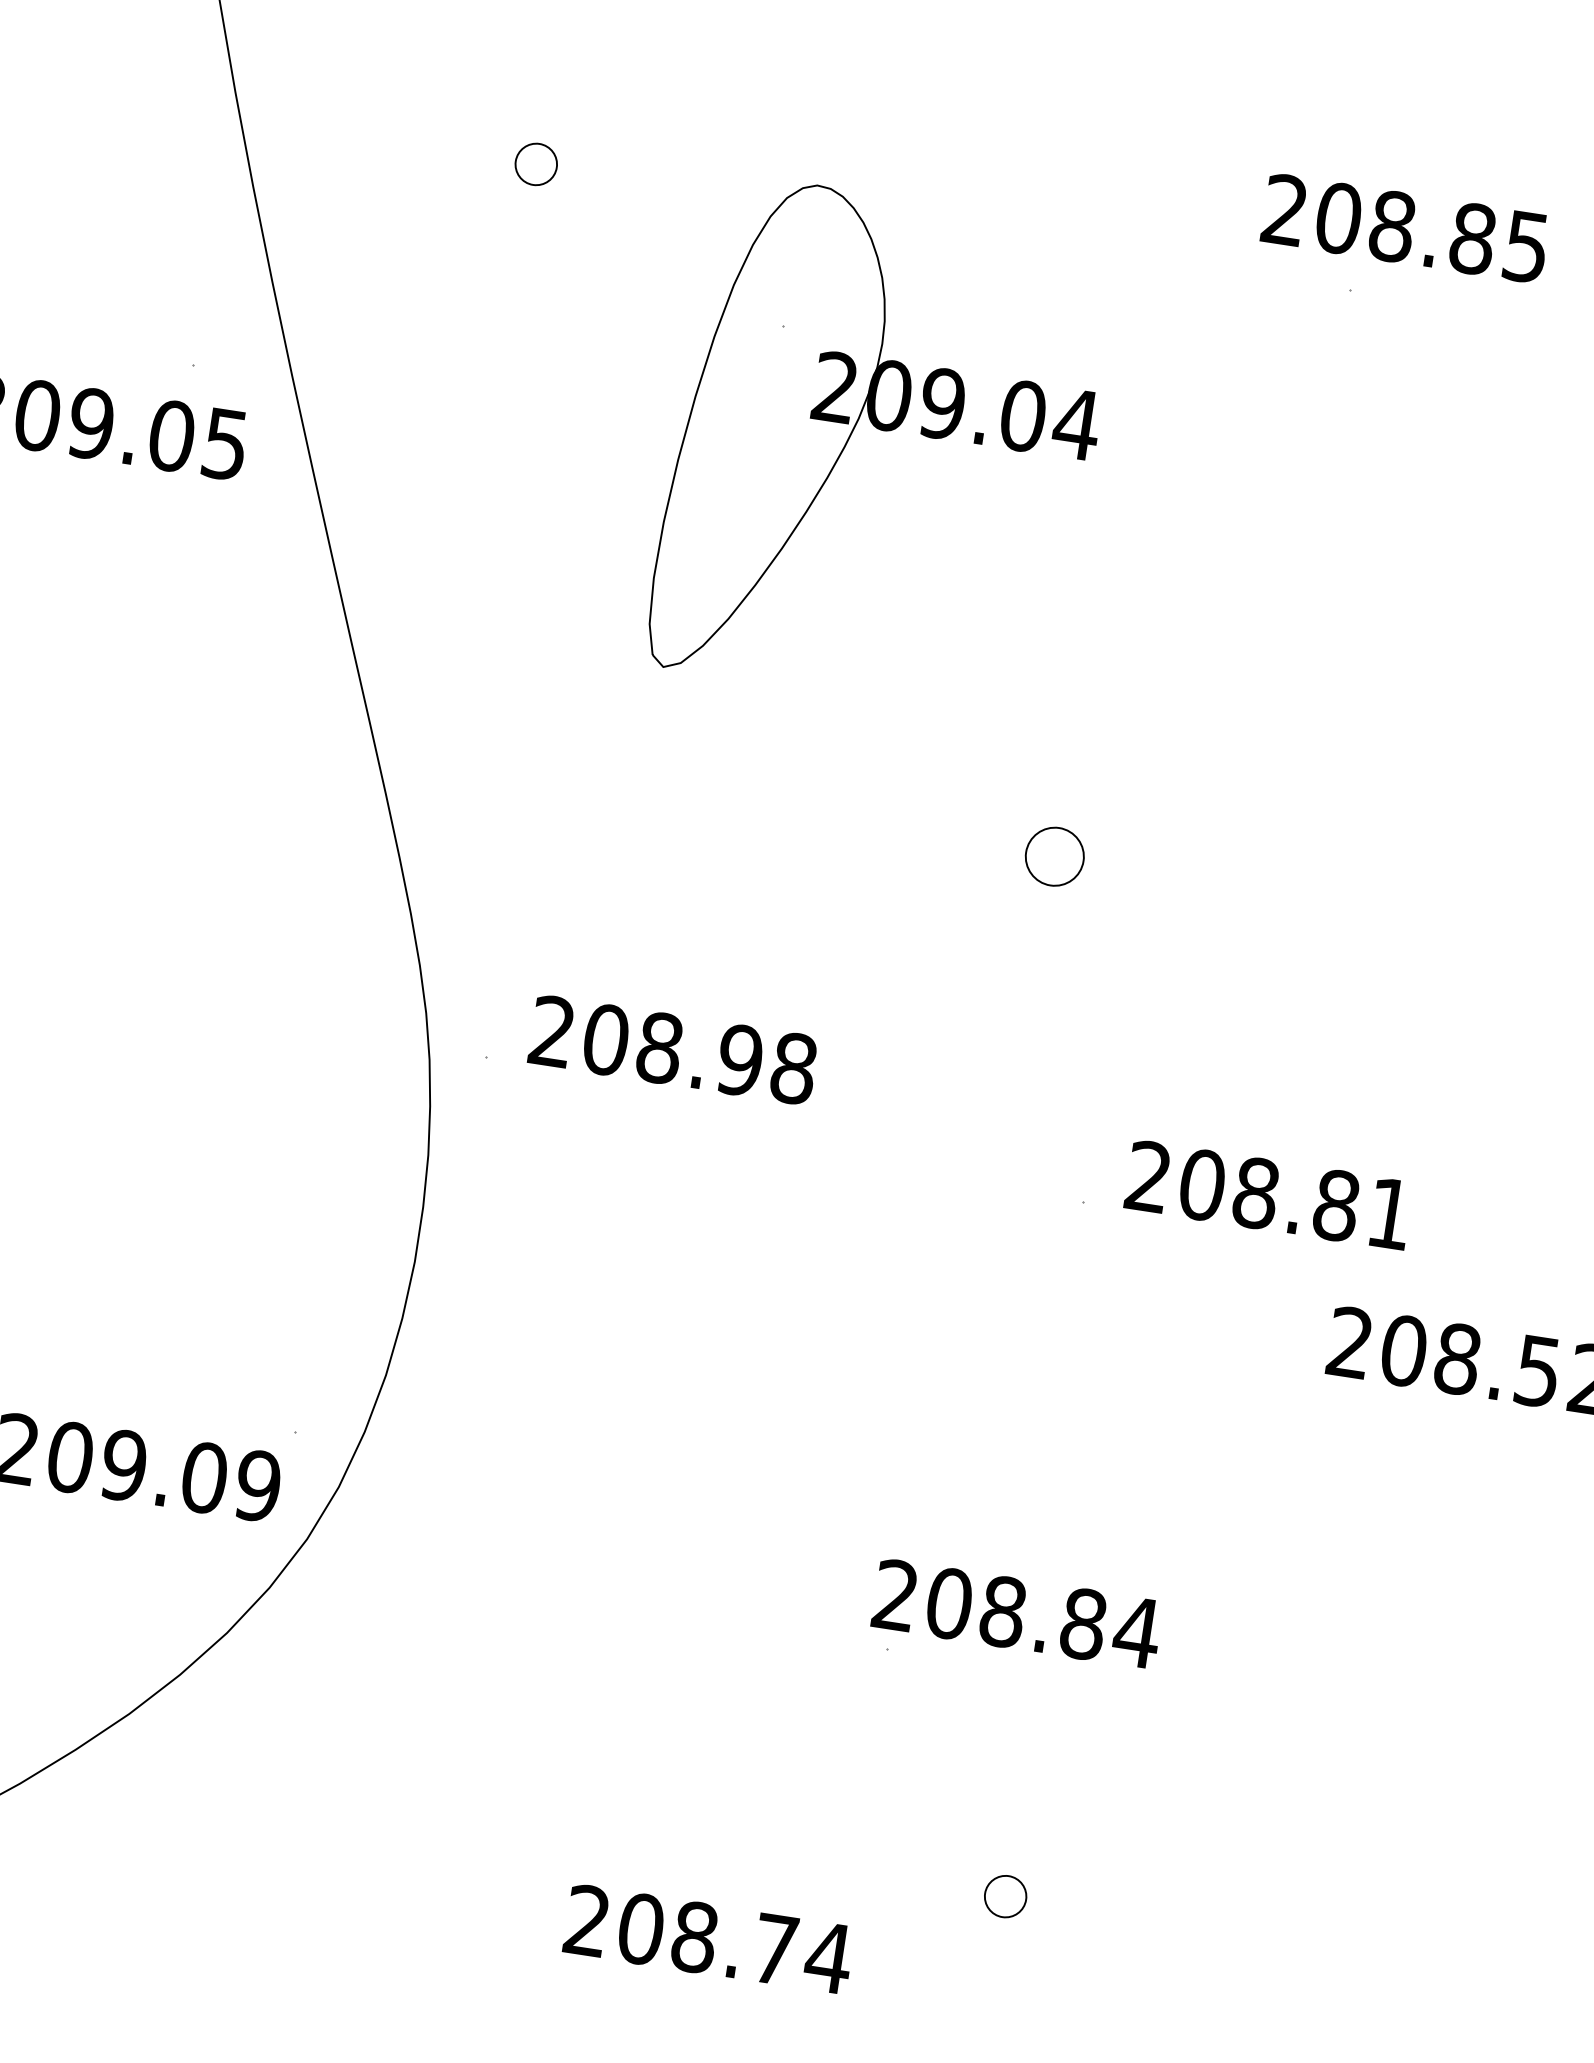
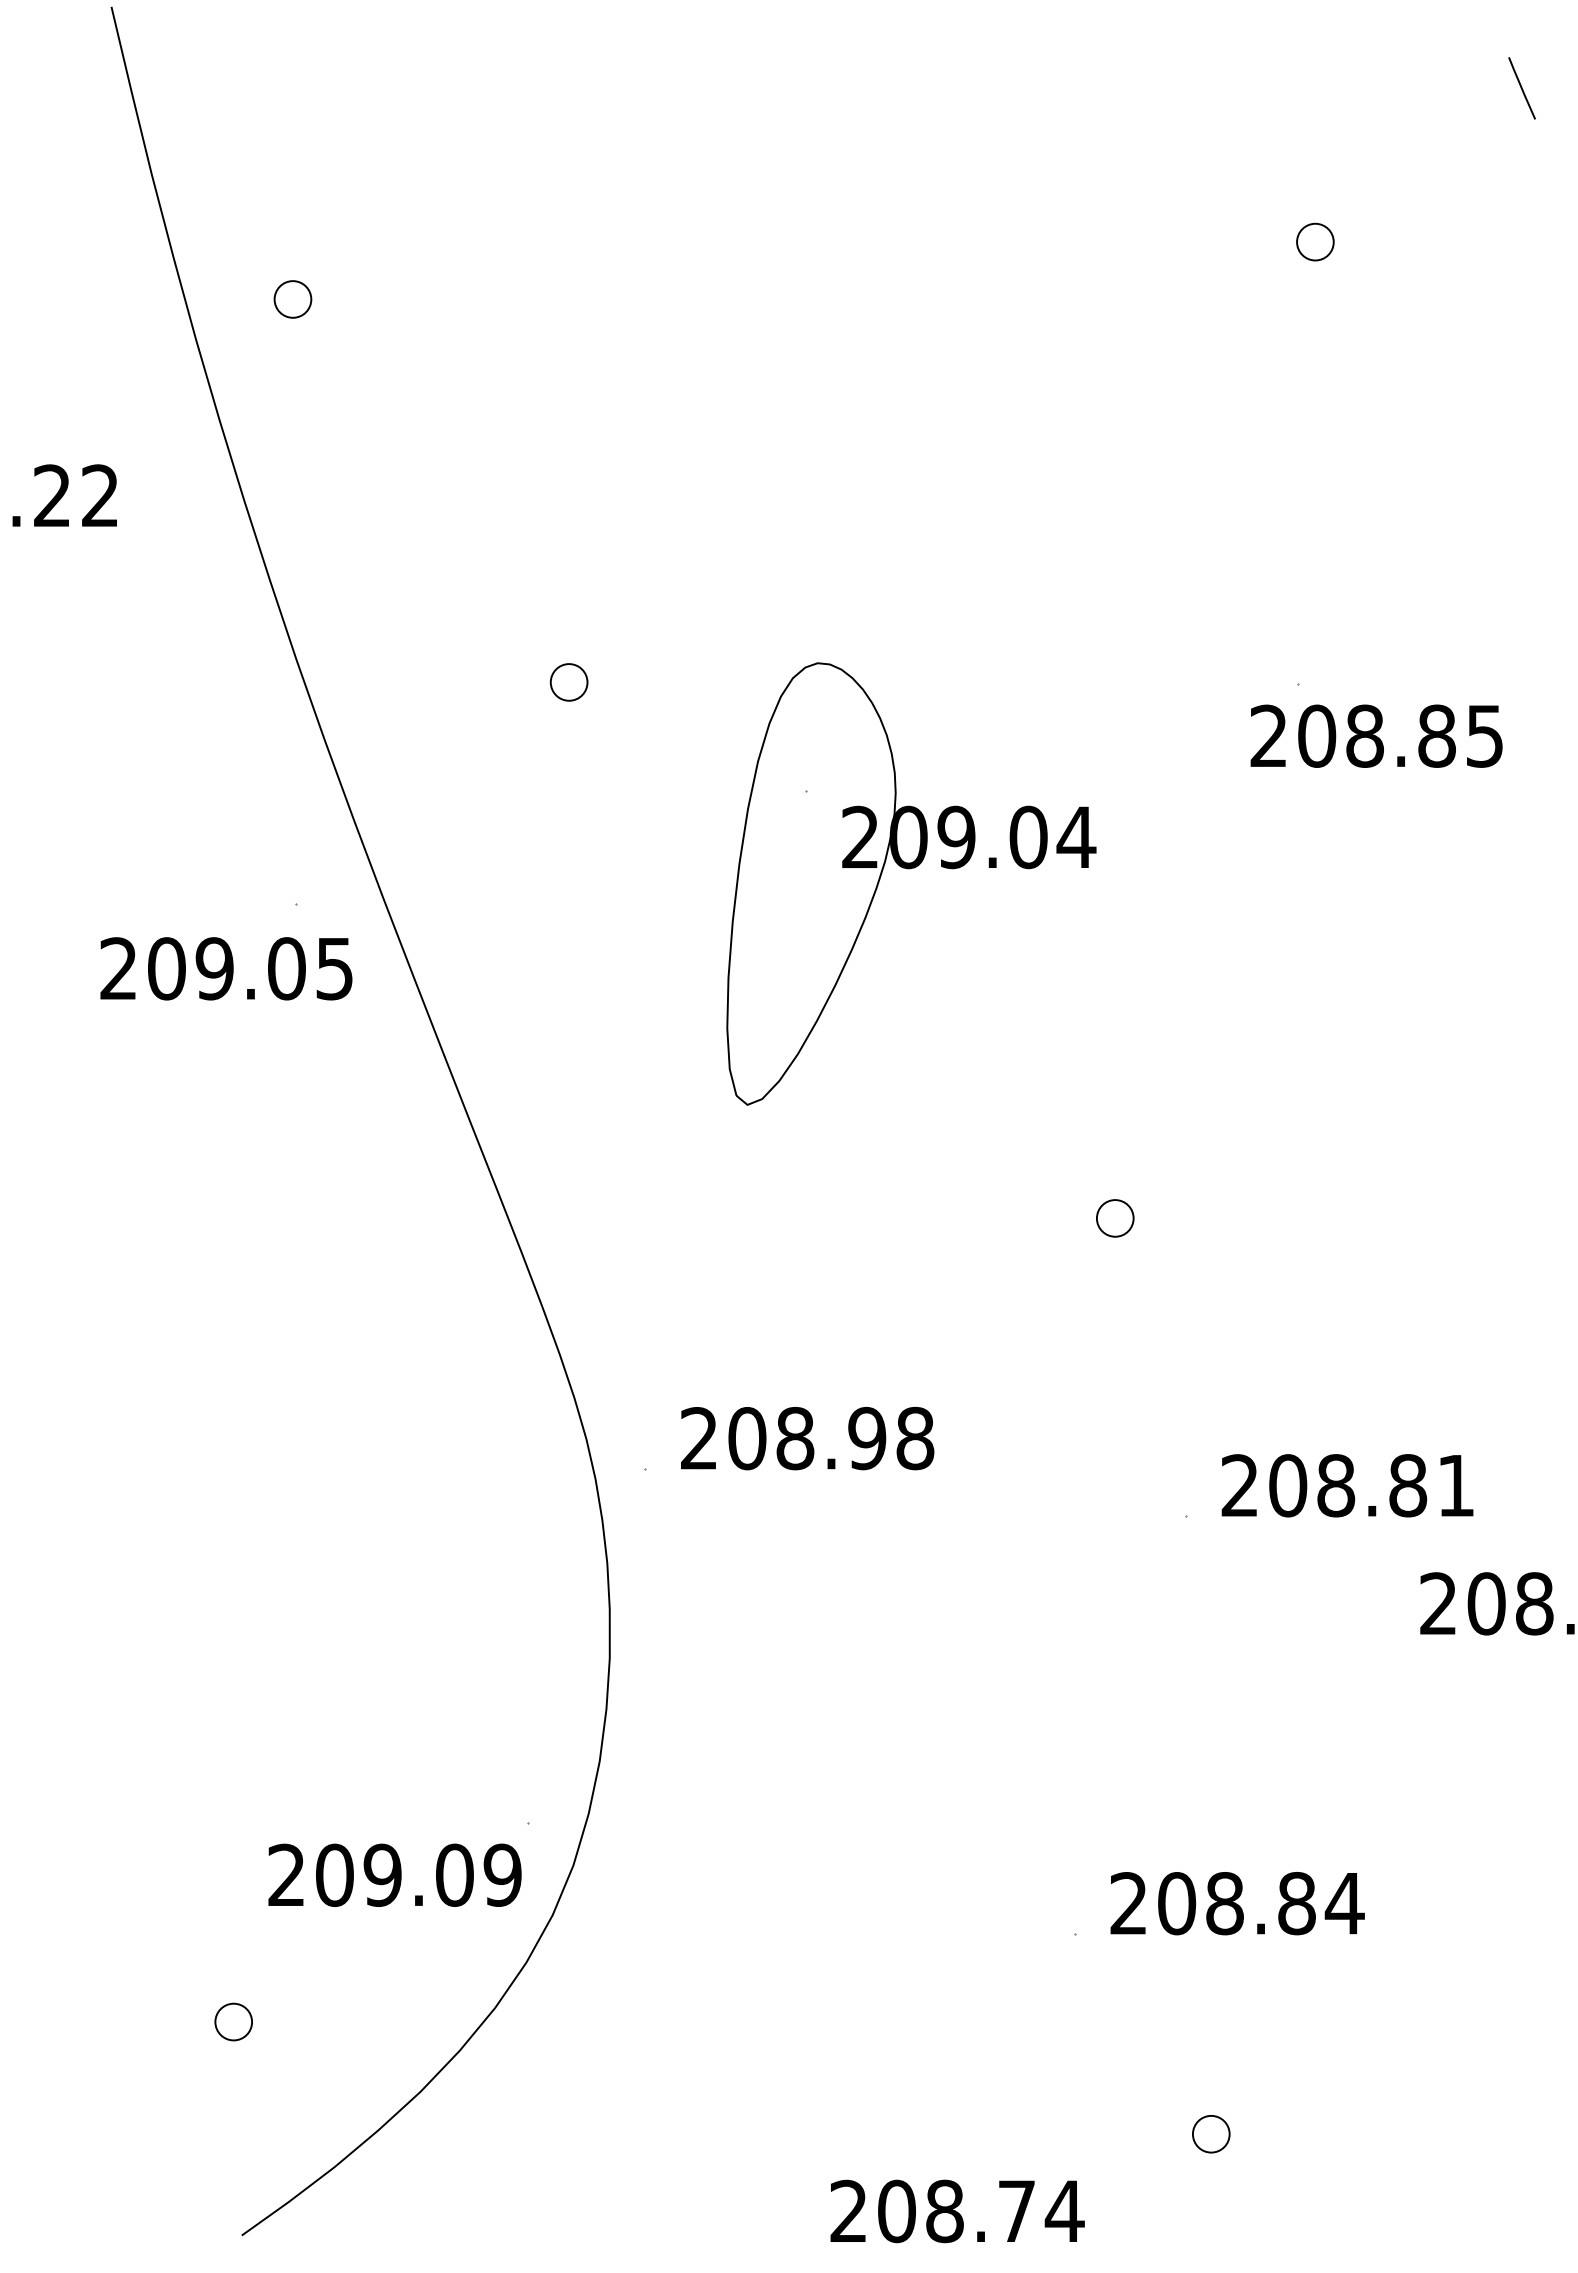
text: (1405, 227) -> (1376, 735), moved
part: (1055, 856) -> (1115, 1218), size x0.71
text: (1017, 1613) -> (1237, 1903), moved

